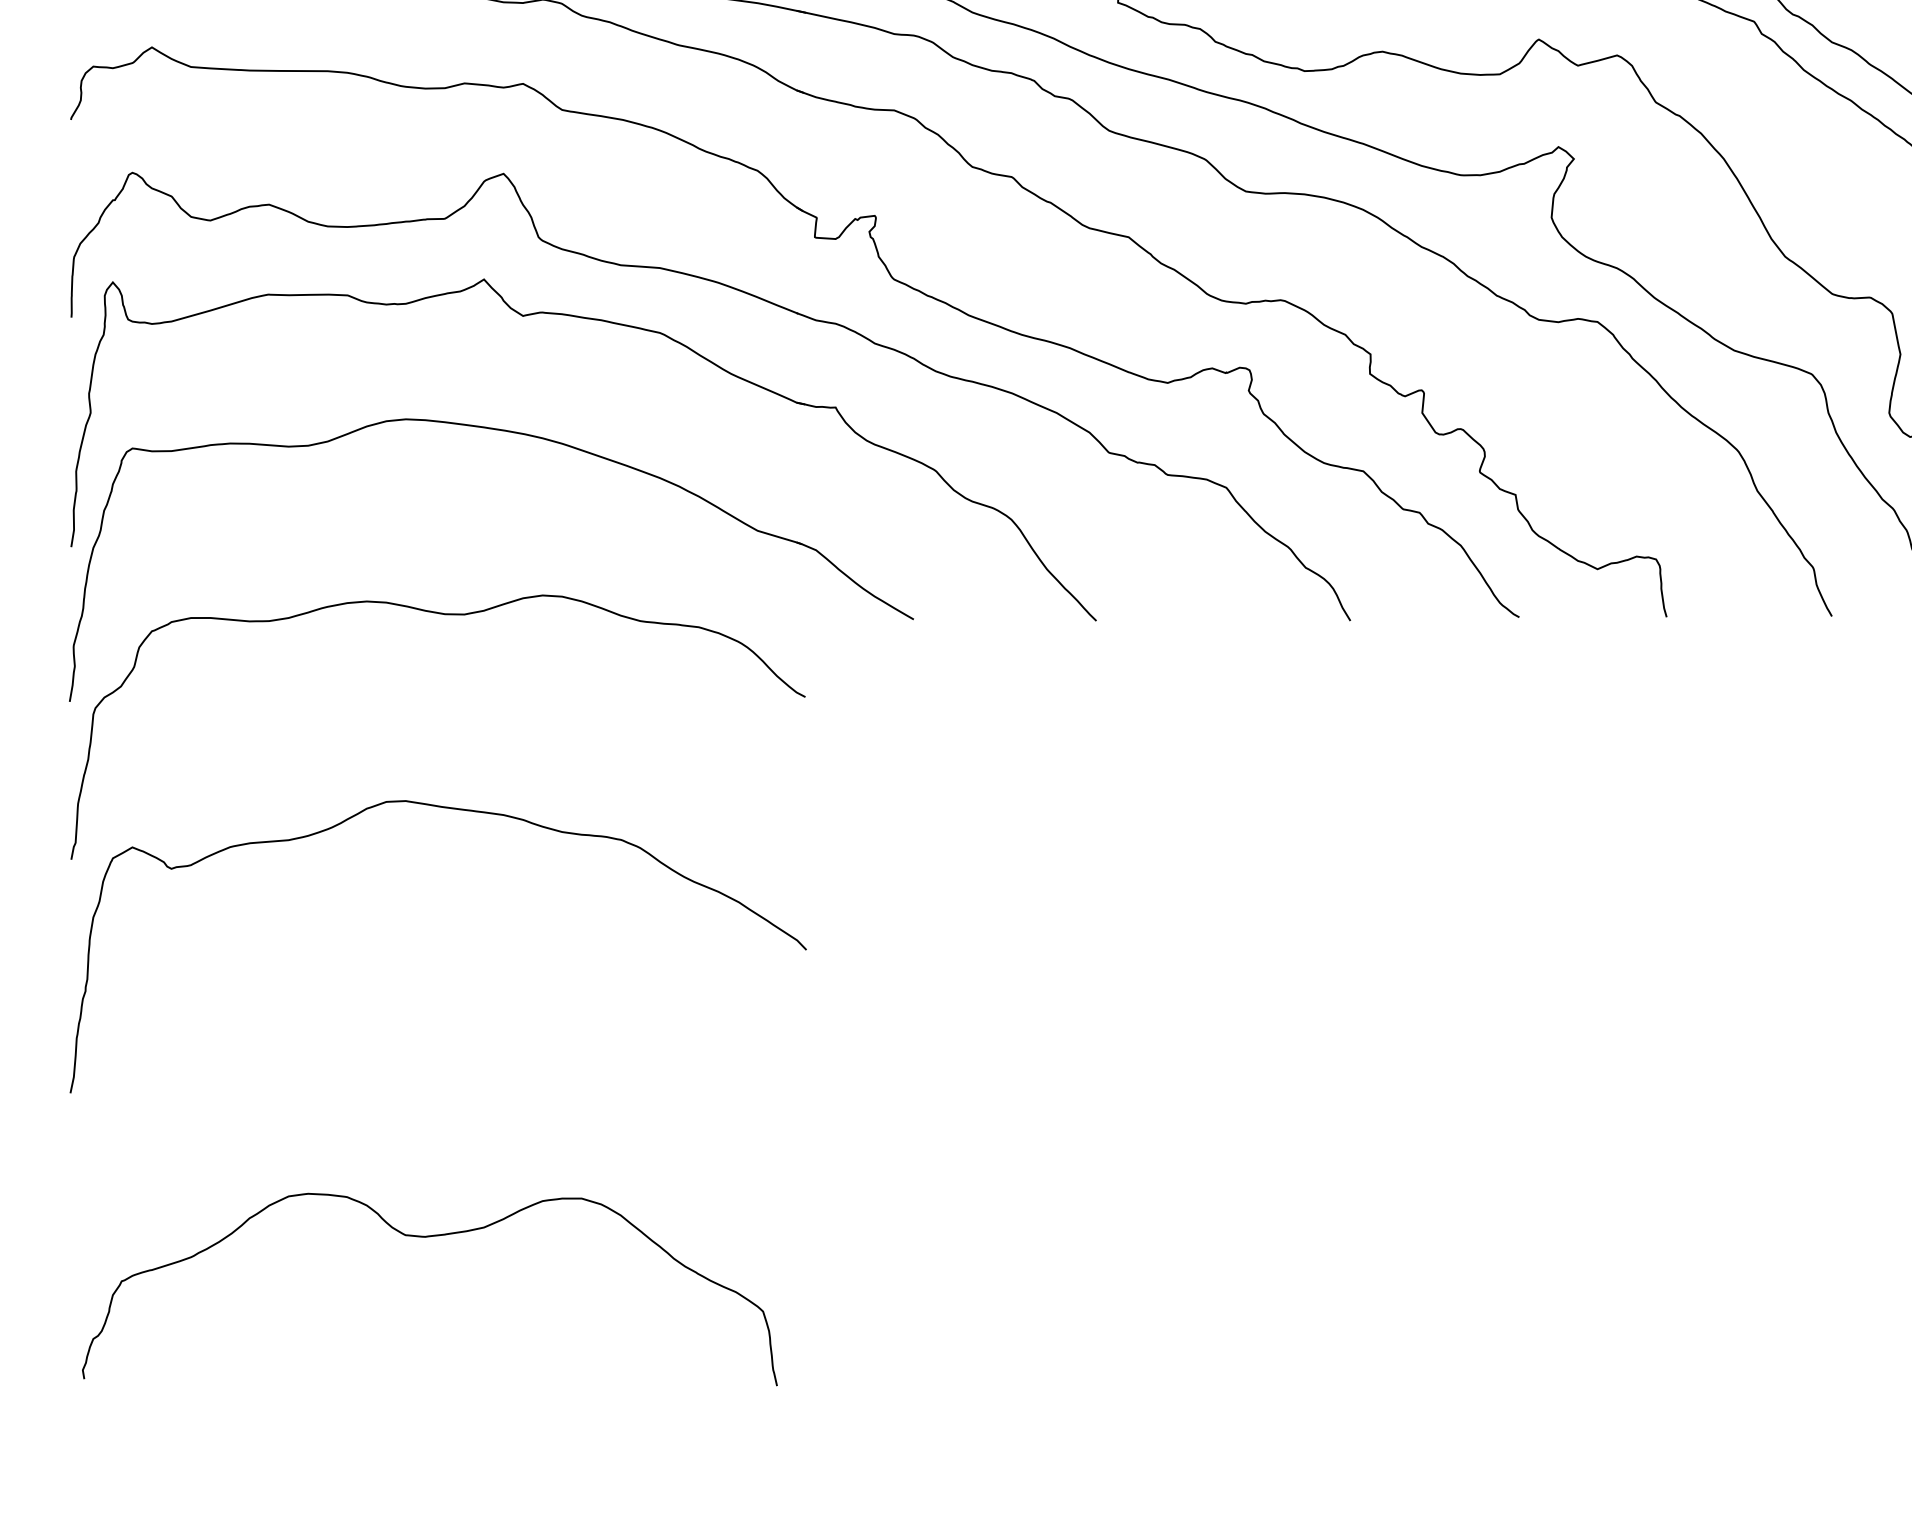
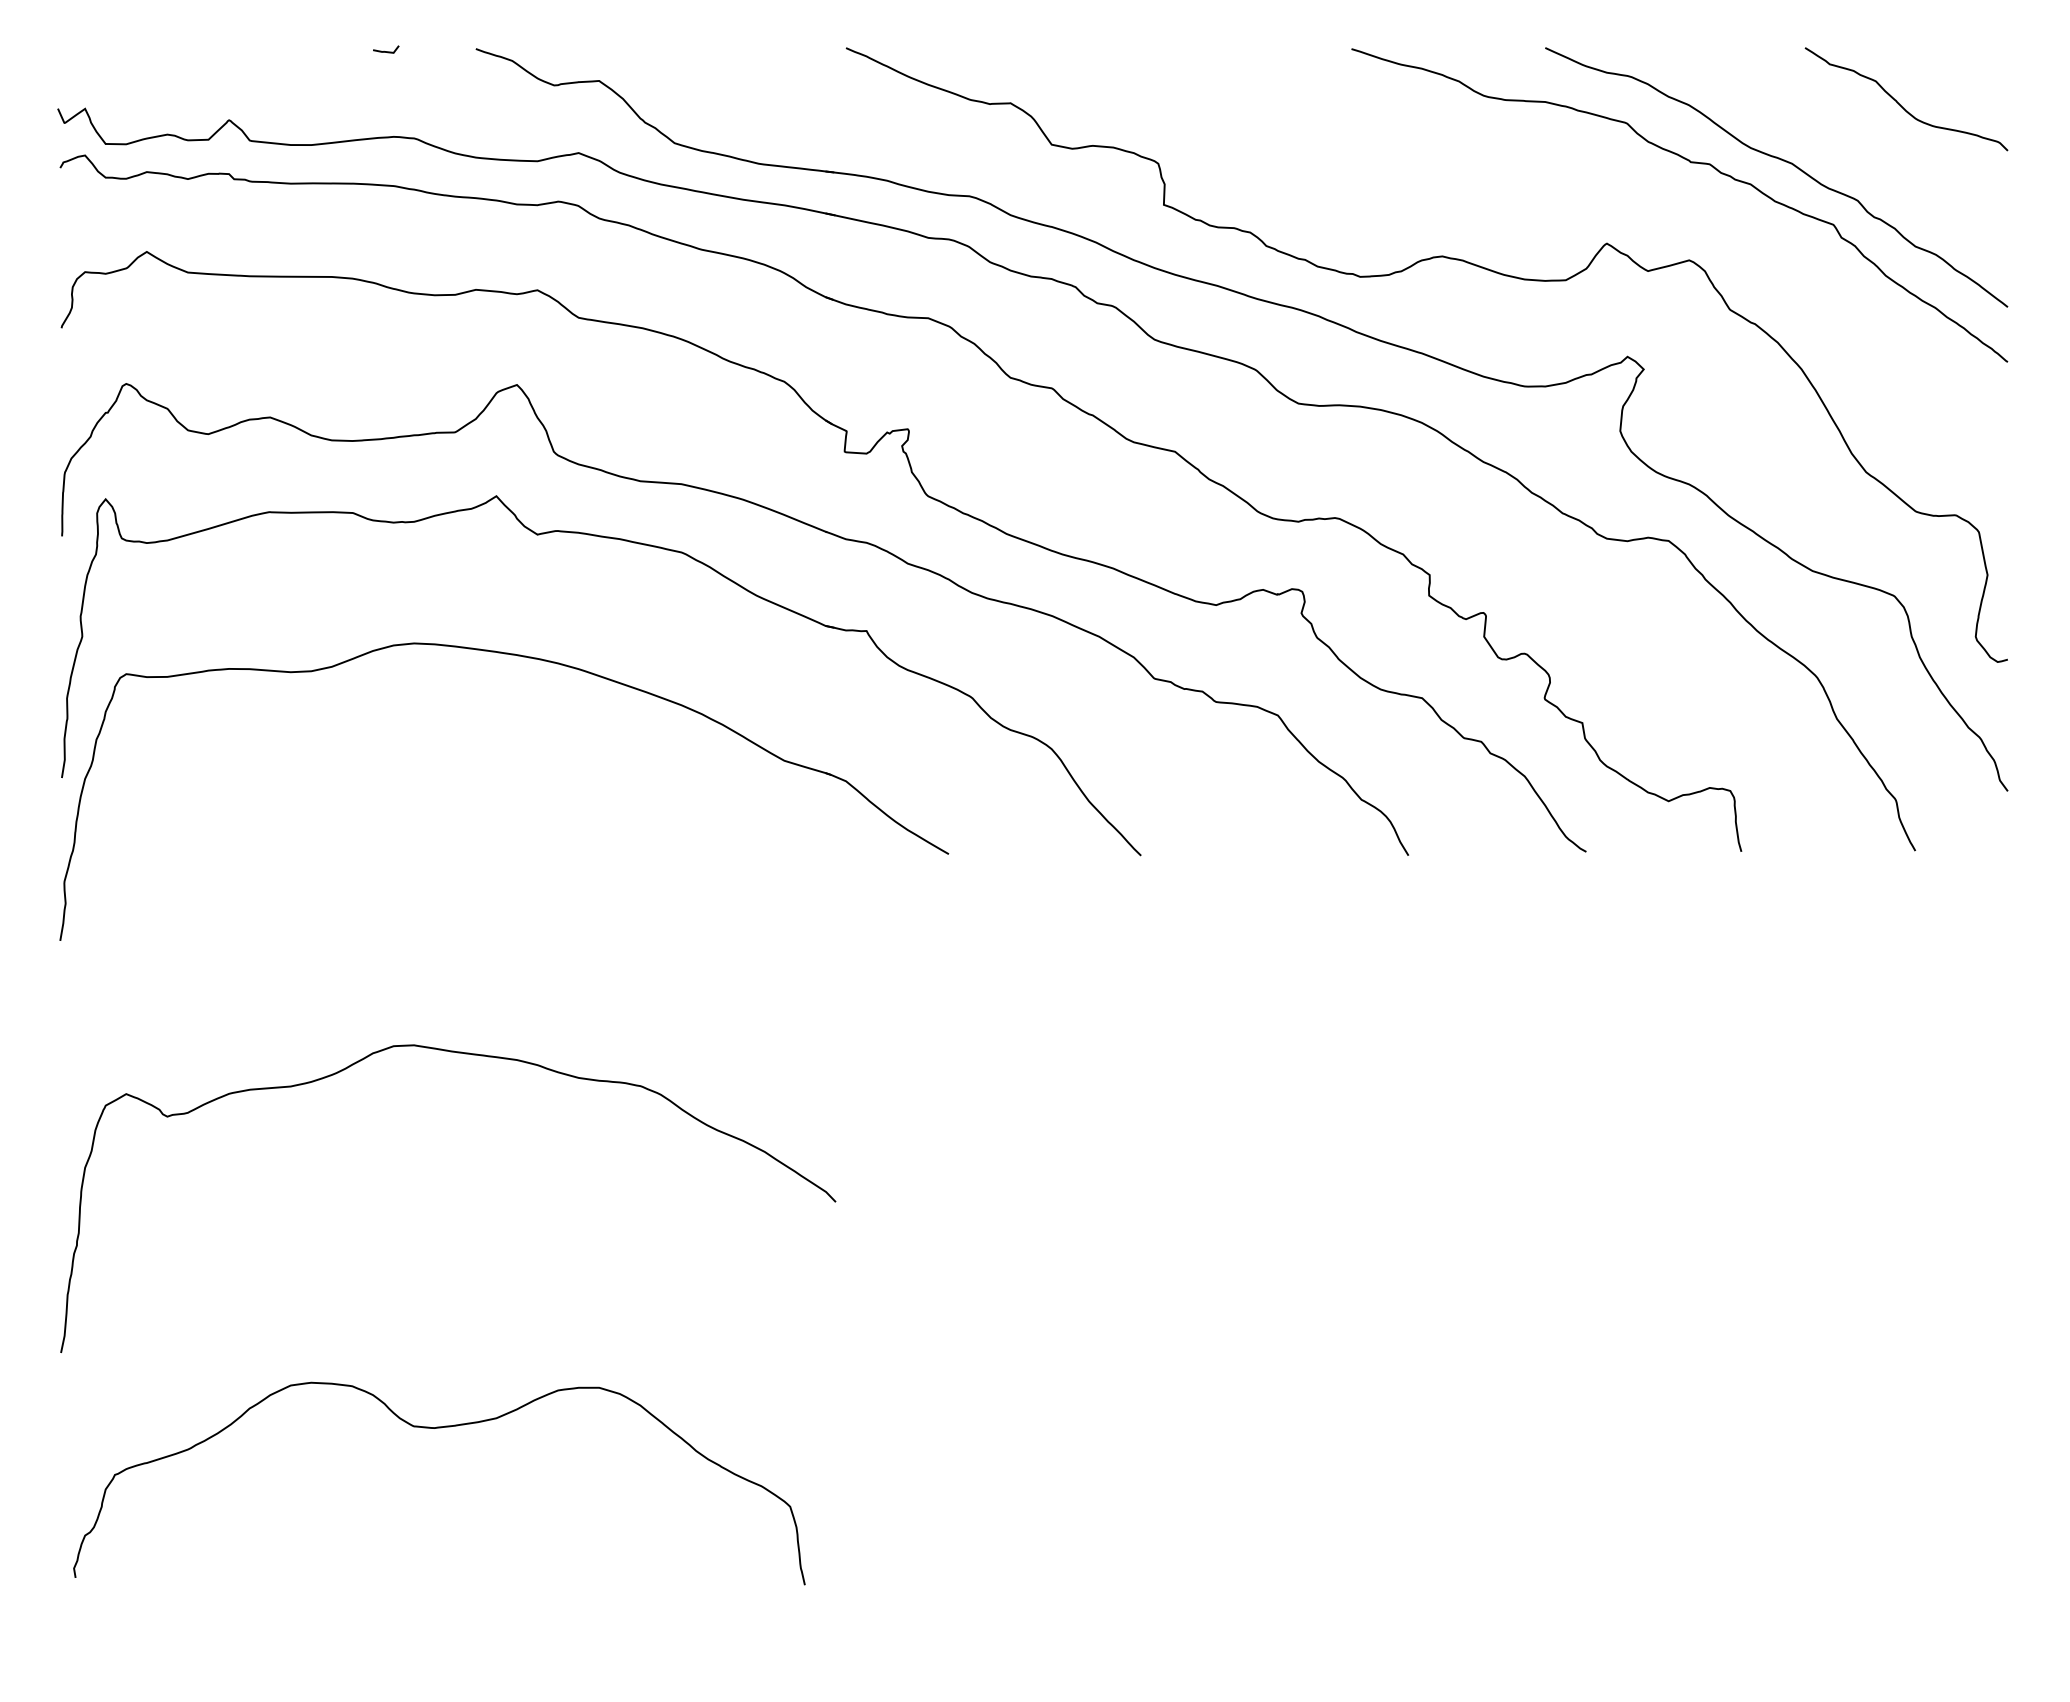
curve: (443, 615) -> (453, 849), removed
curve: (429, 1237) -> (439, 1428), moved

